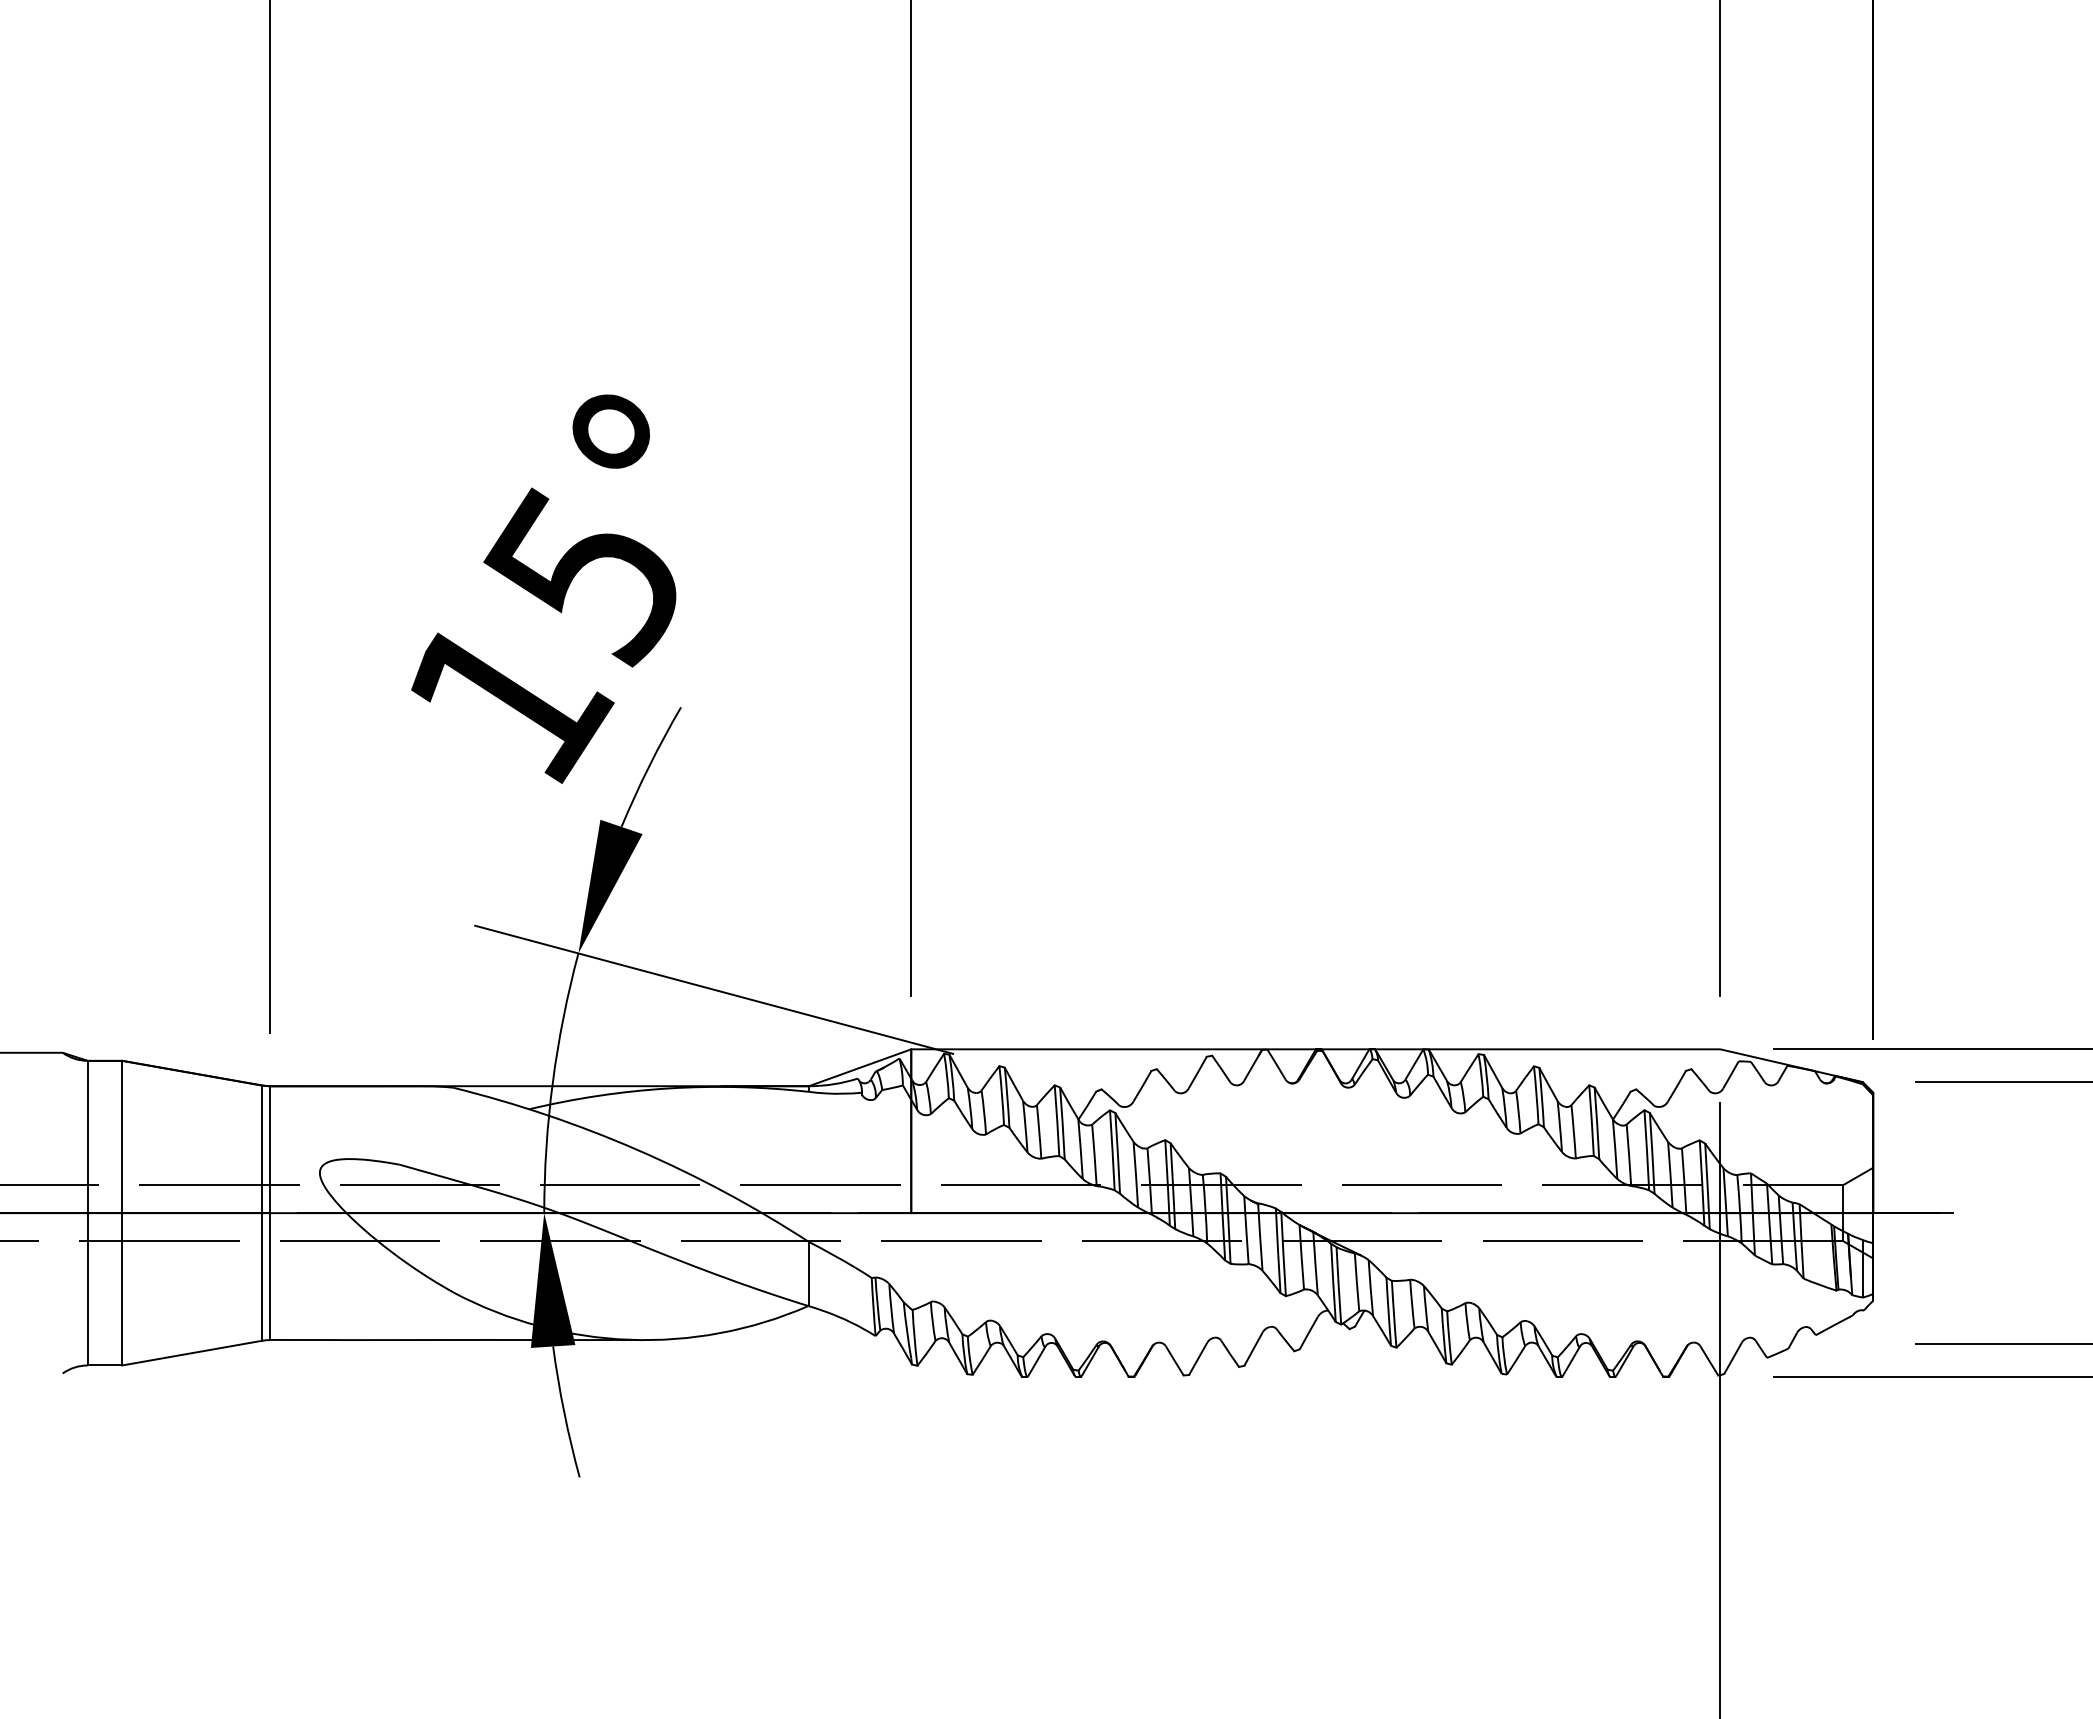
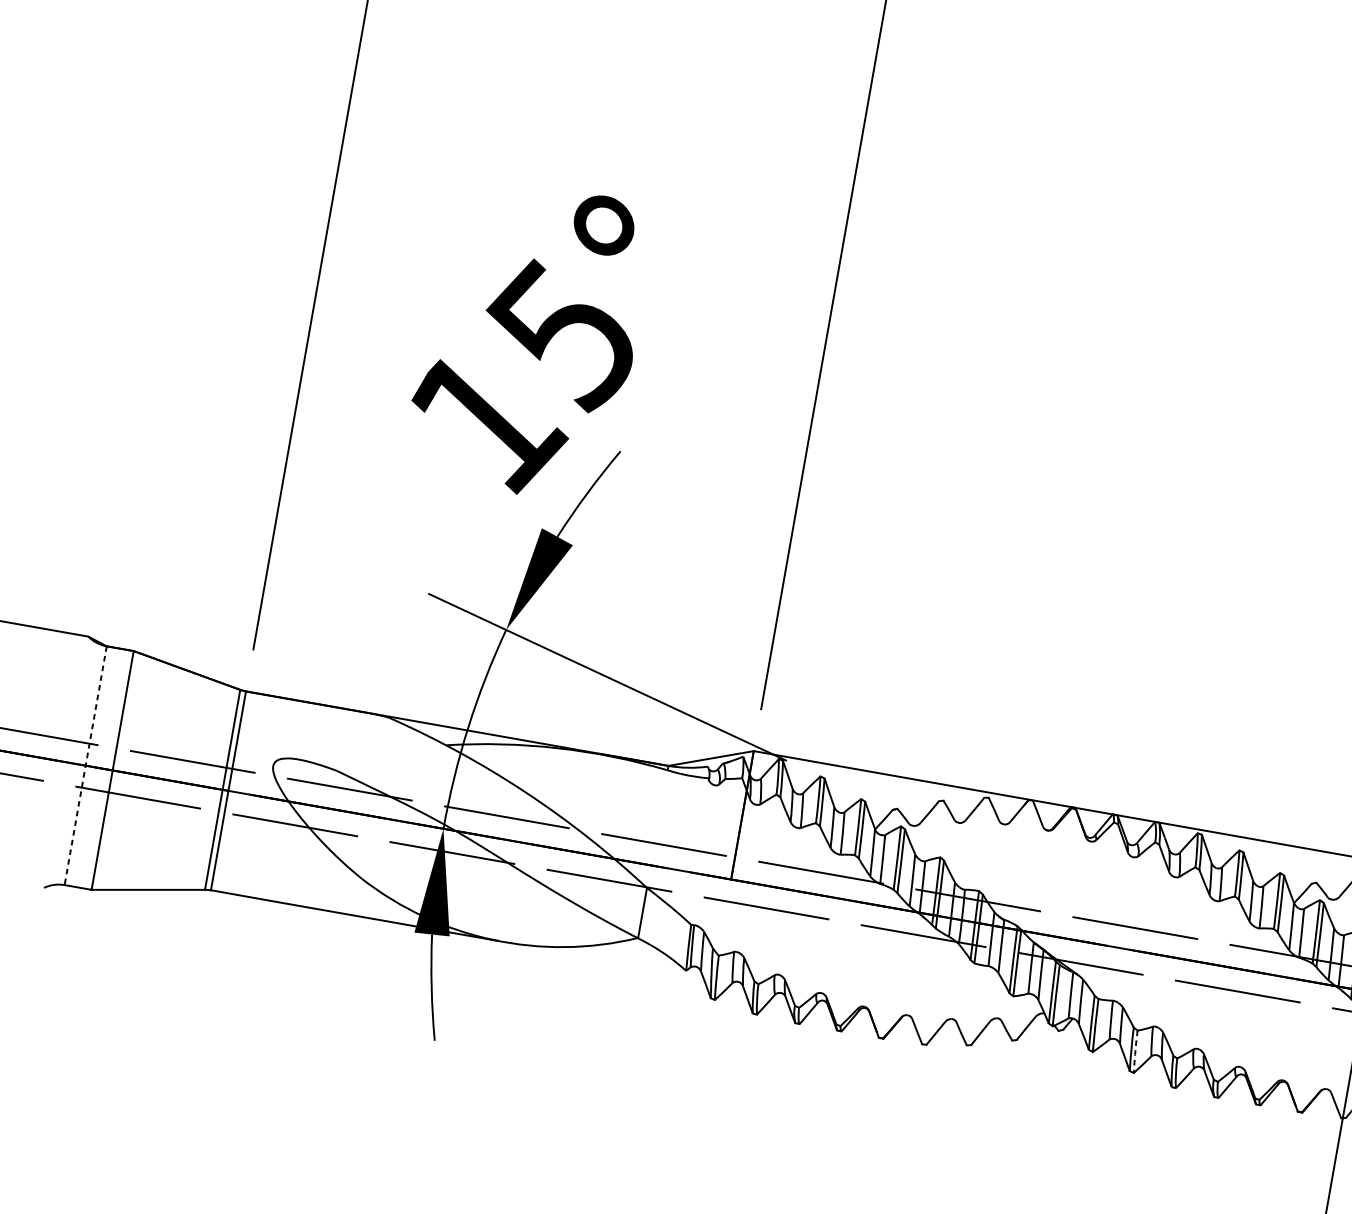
line: (87, 1213) -> (85, 765), solid -> dashed
arc: (1449, 1338) -> (1135, 1052), solid -> dashed

